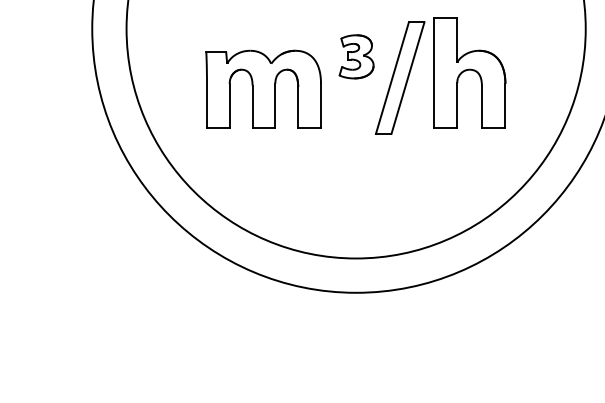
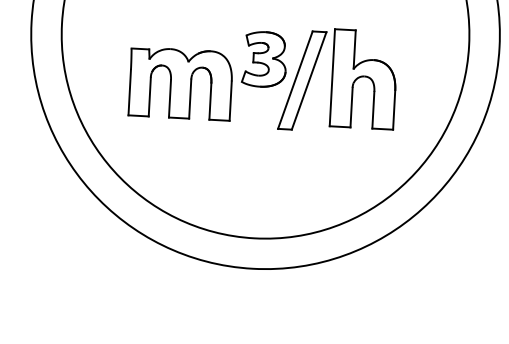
part: (356, 56) -> (264, 59), size x1.43

